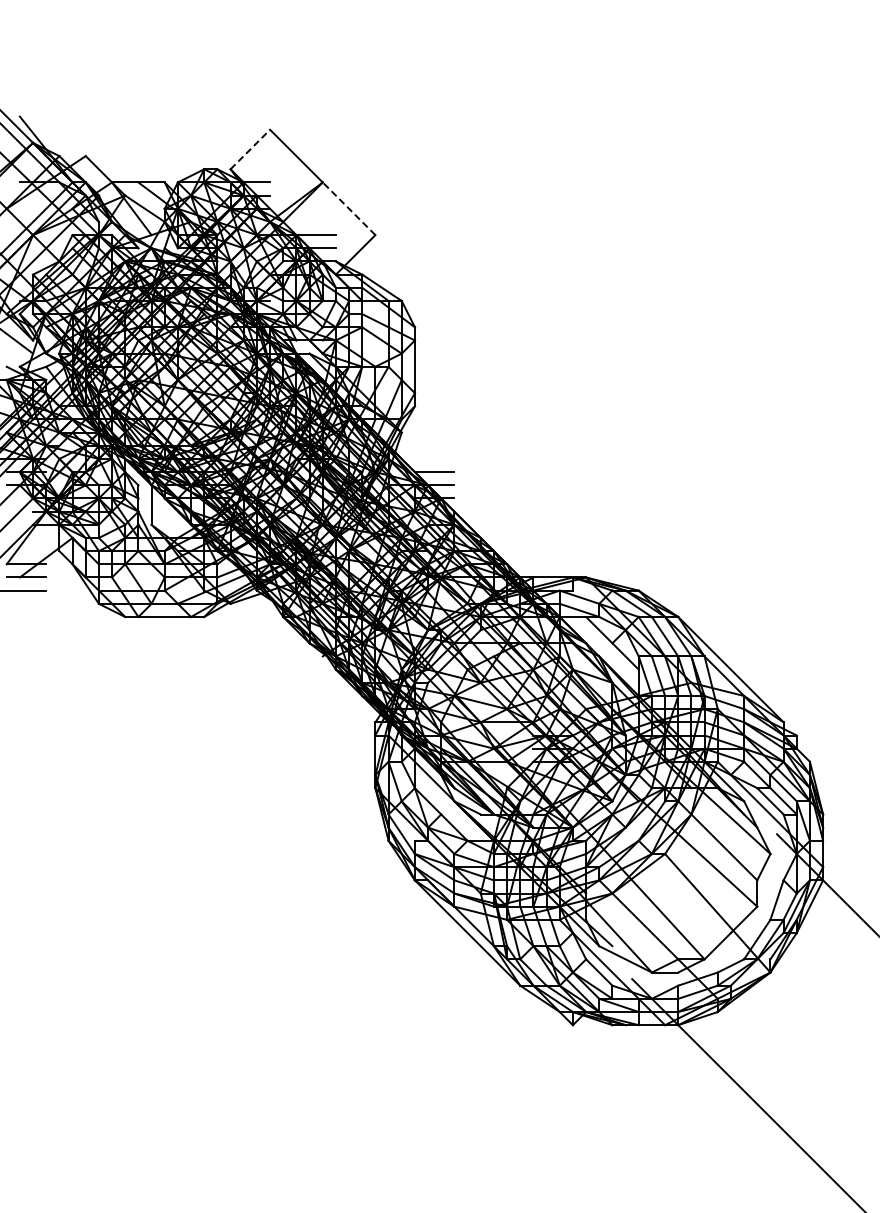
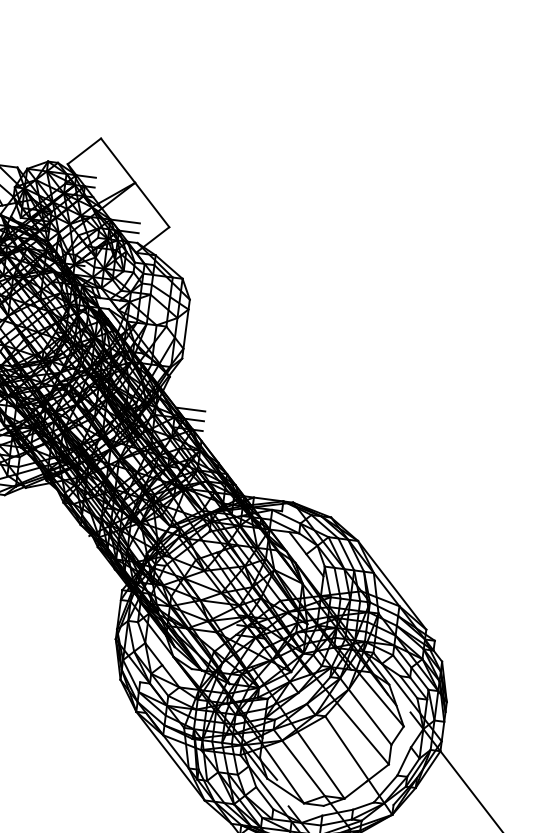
line: (250, 149) -> (84, 151), dashed -> solid
line: (348, 208) -> (151, 204), dashed -> solid

